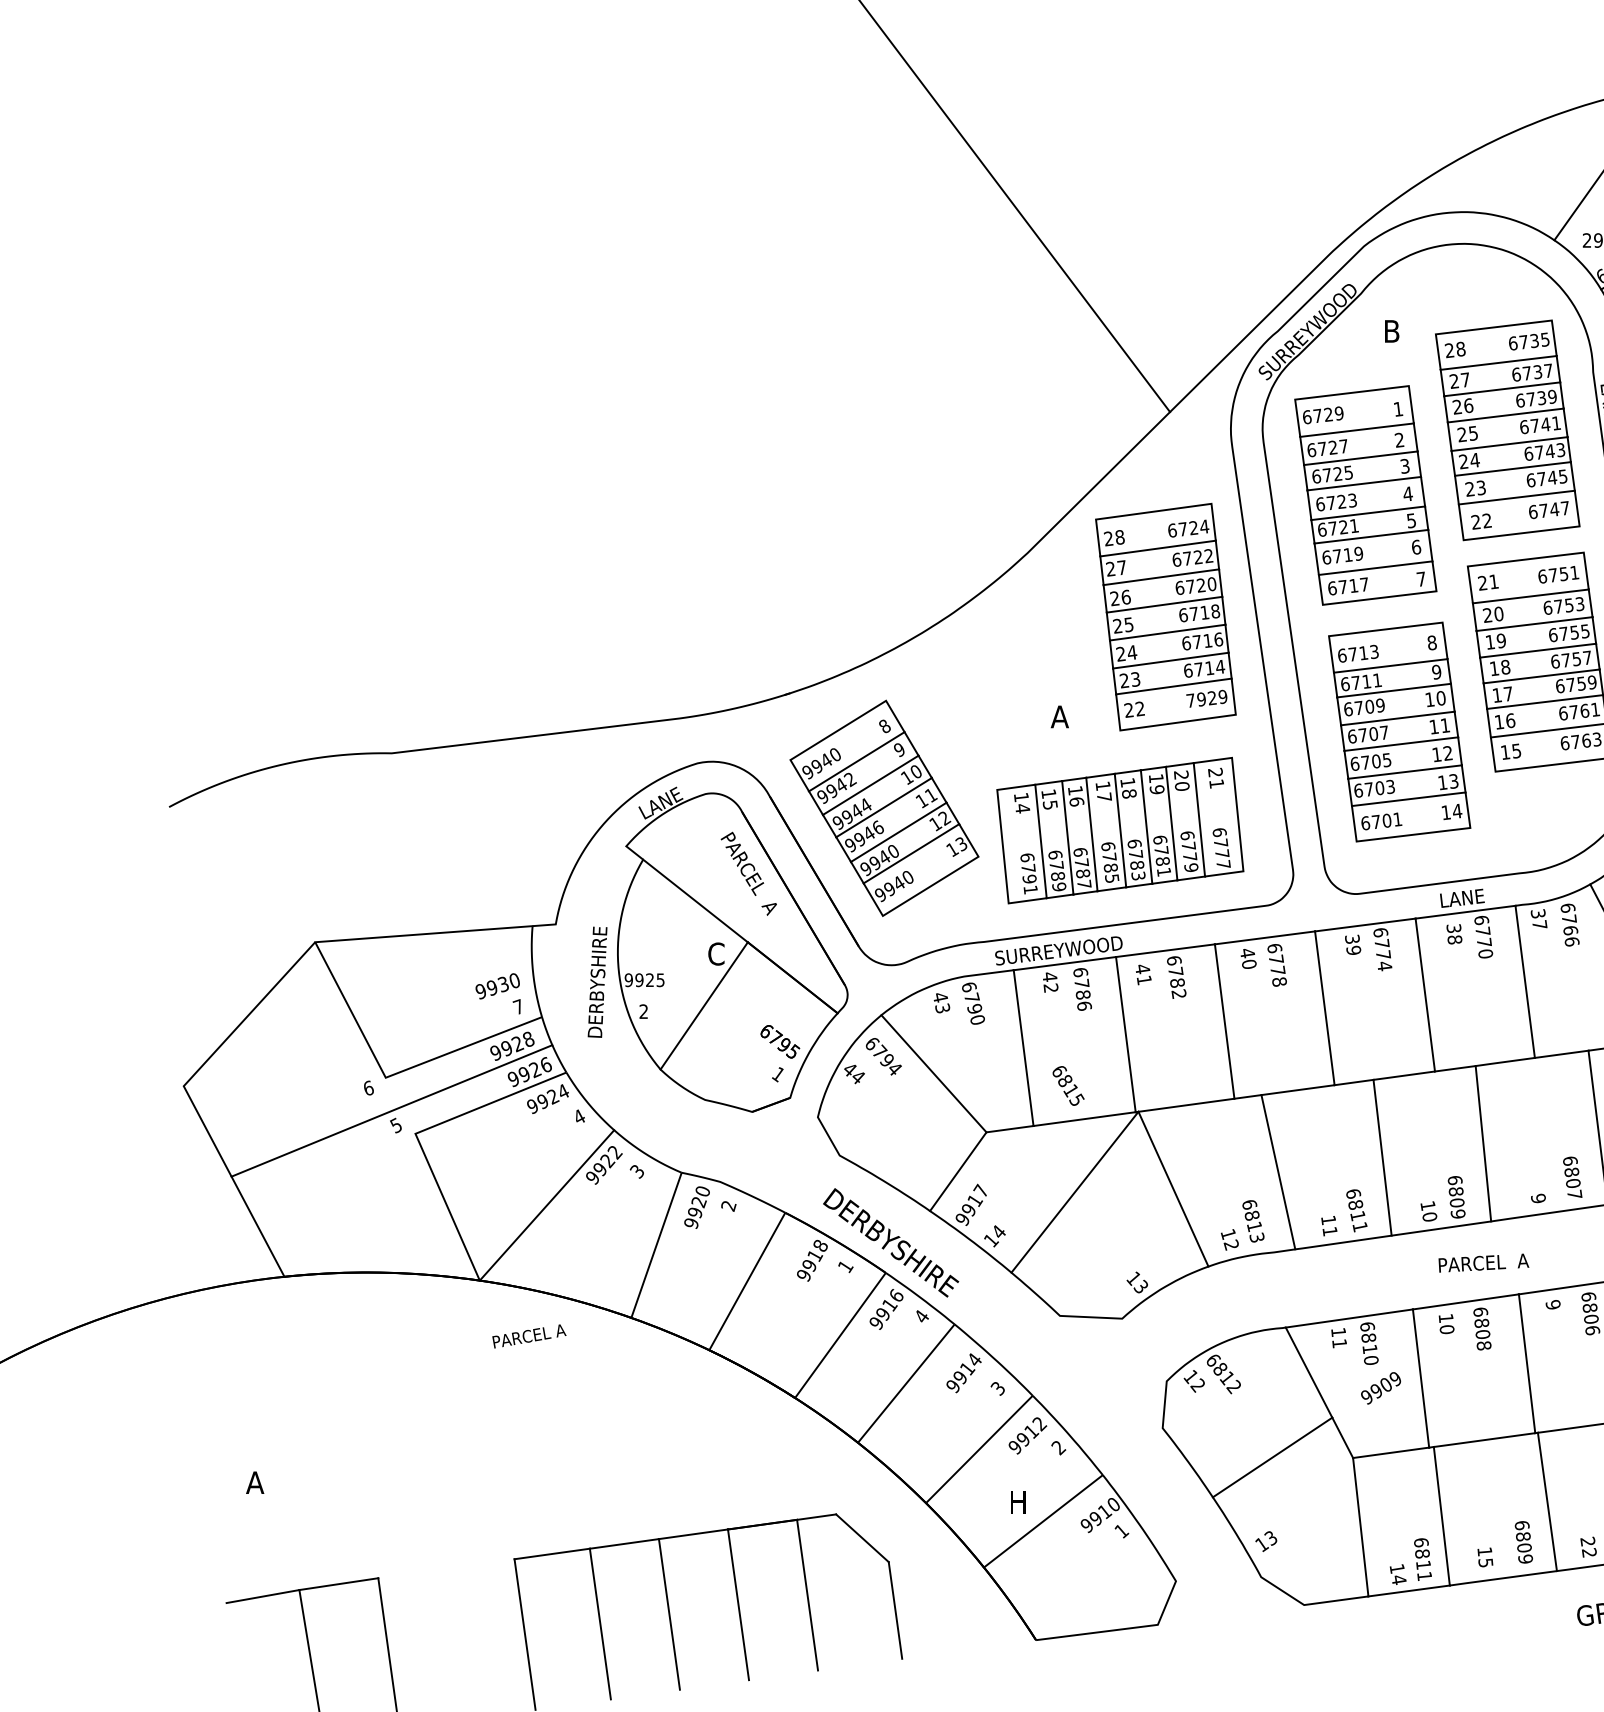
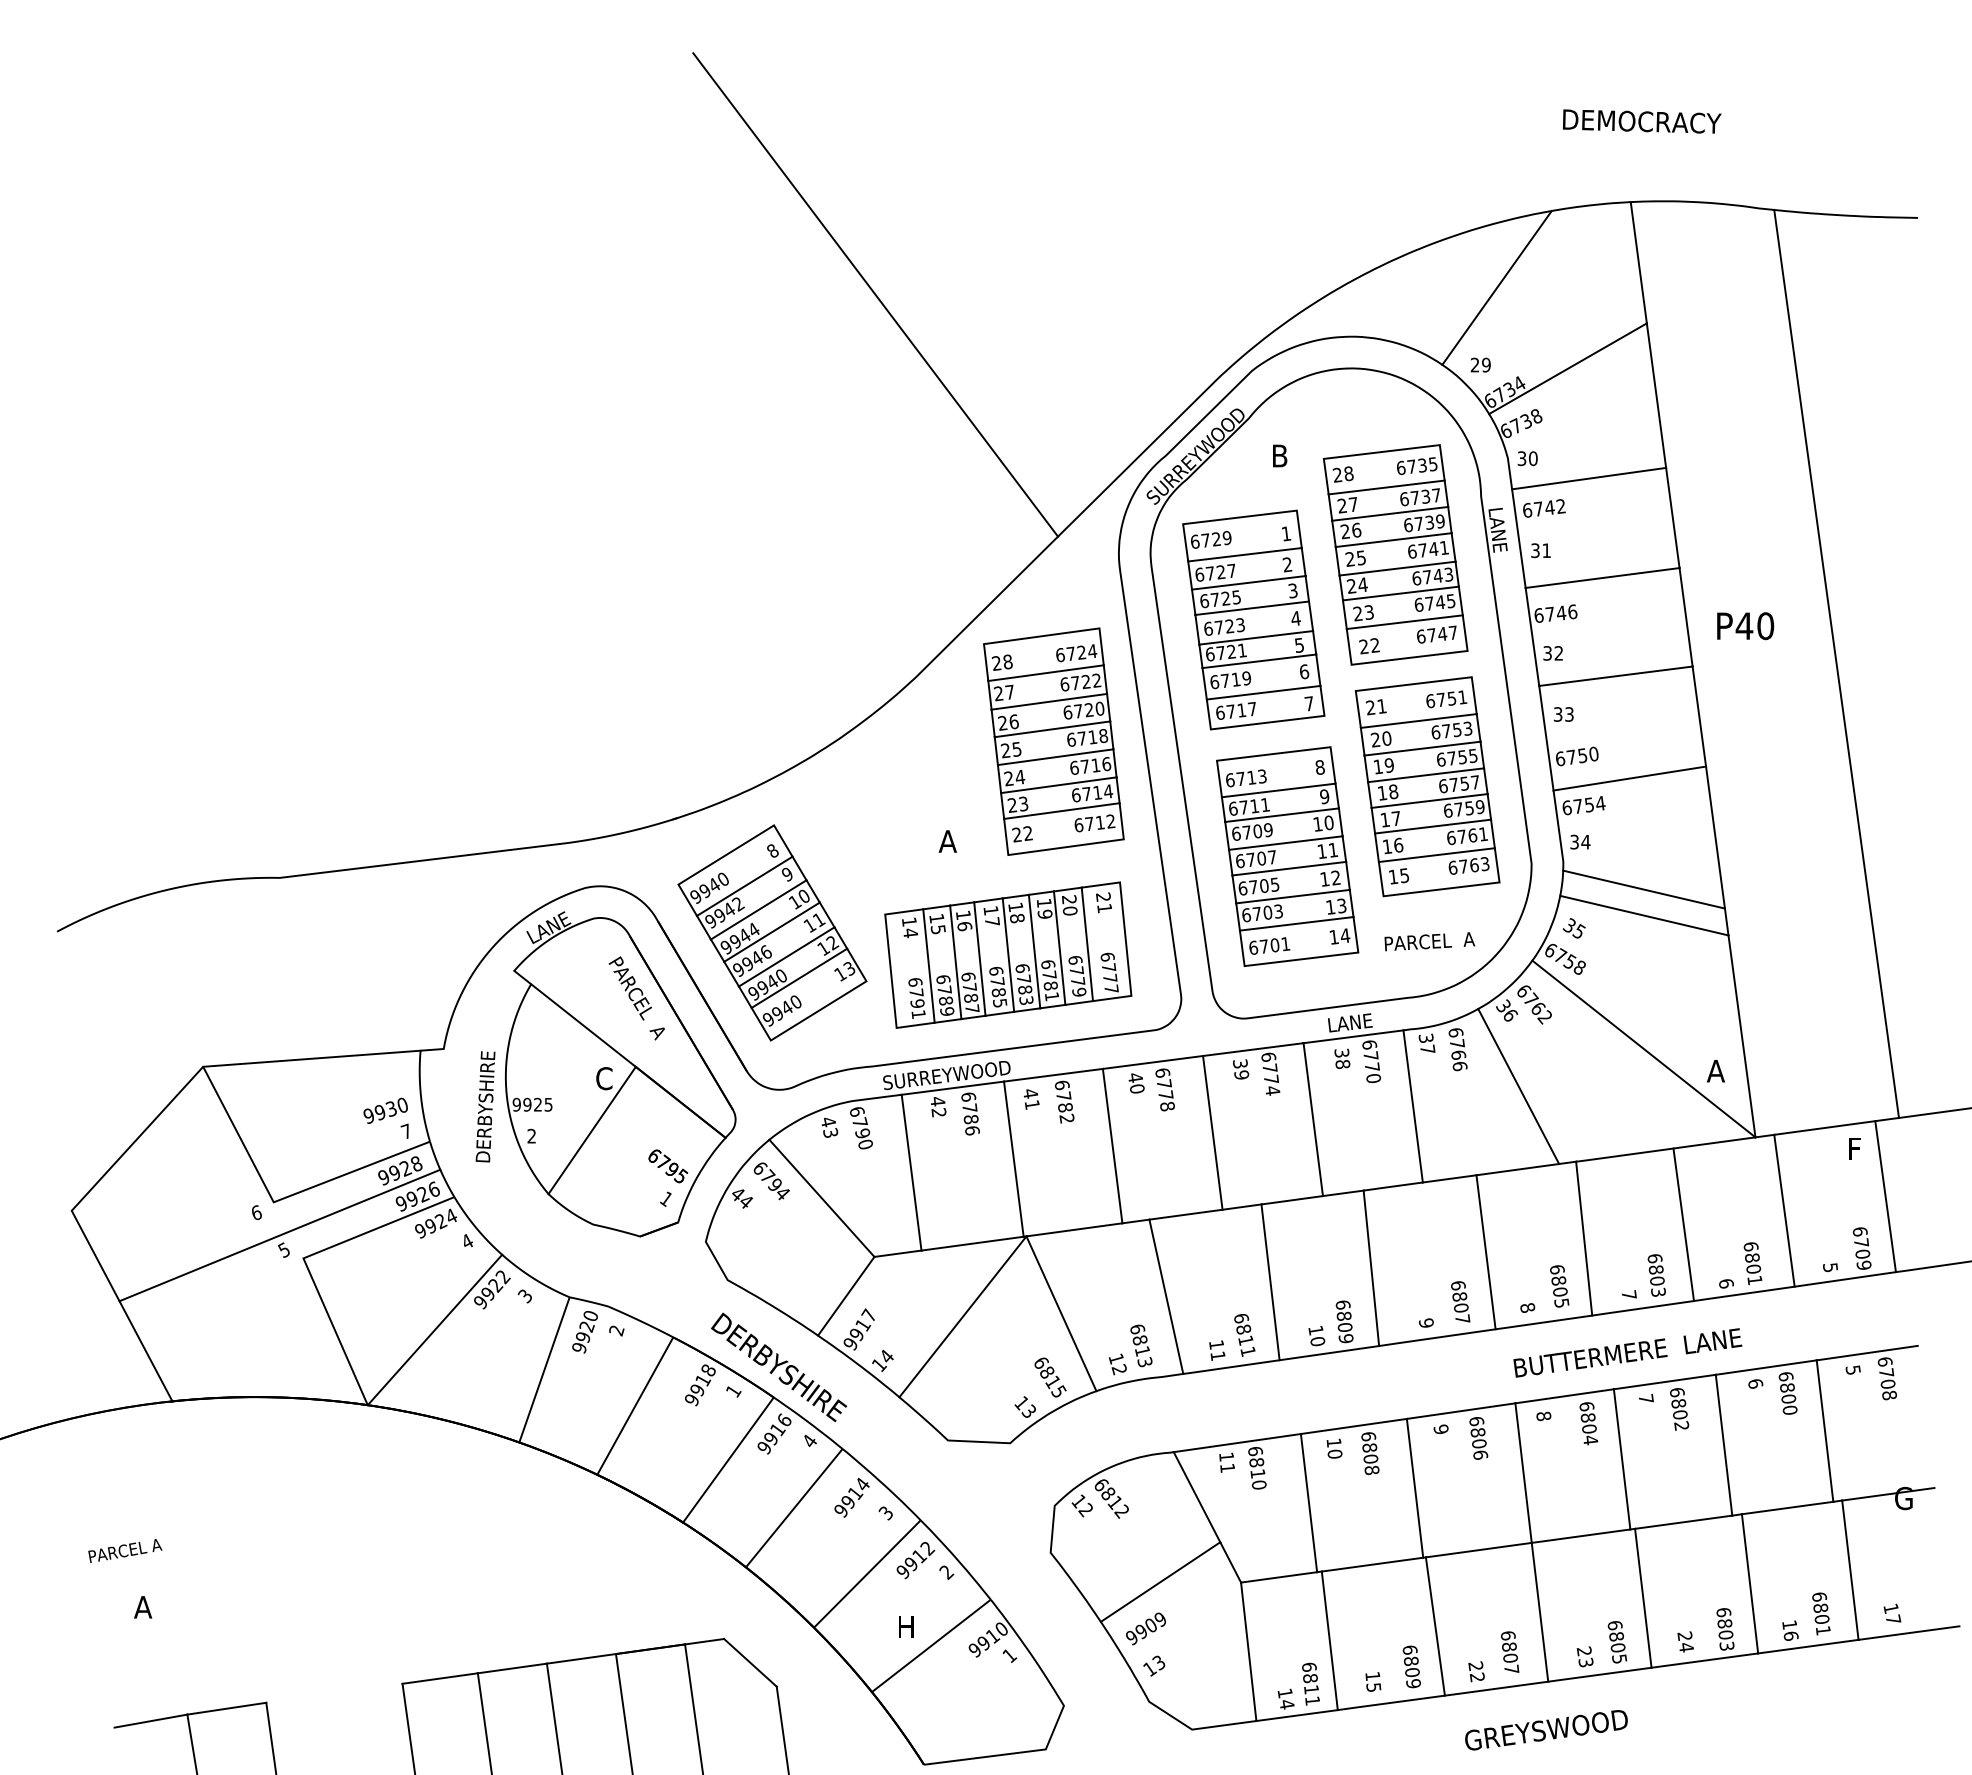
text: (1206, 698) -> (1094, 823), 7929 -> 6712
text: (1068, 1085) -> (1050, 1377), moved
text: (1483, 1262) -> (1429, 941), moved
text: (529, 1335) -> (125, 1550), moved
text: (1380, 1387) -> (1145, 1628), moved

